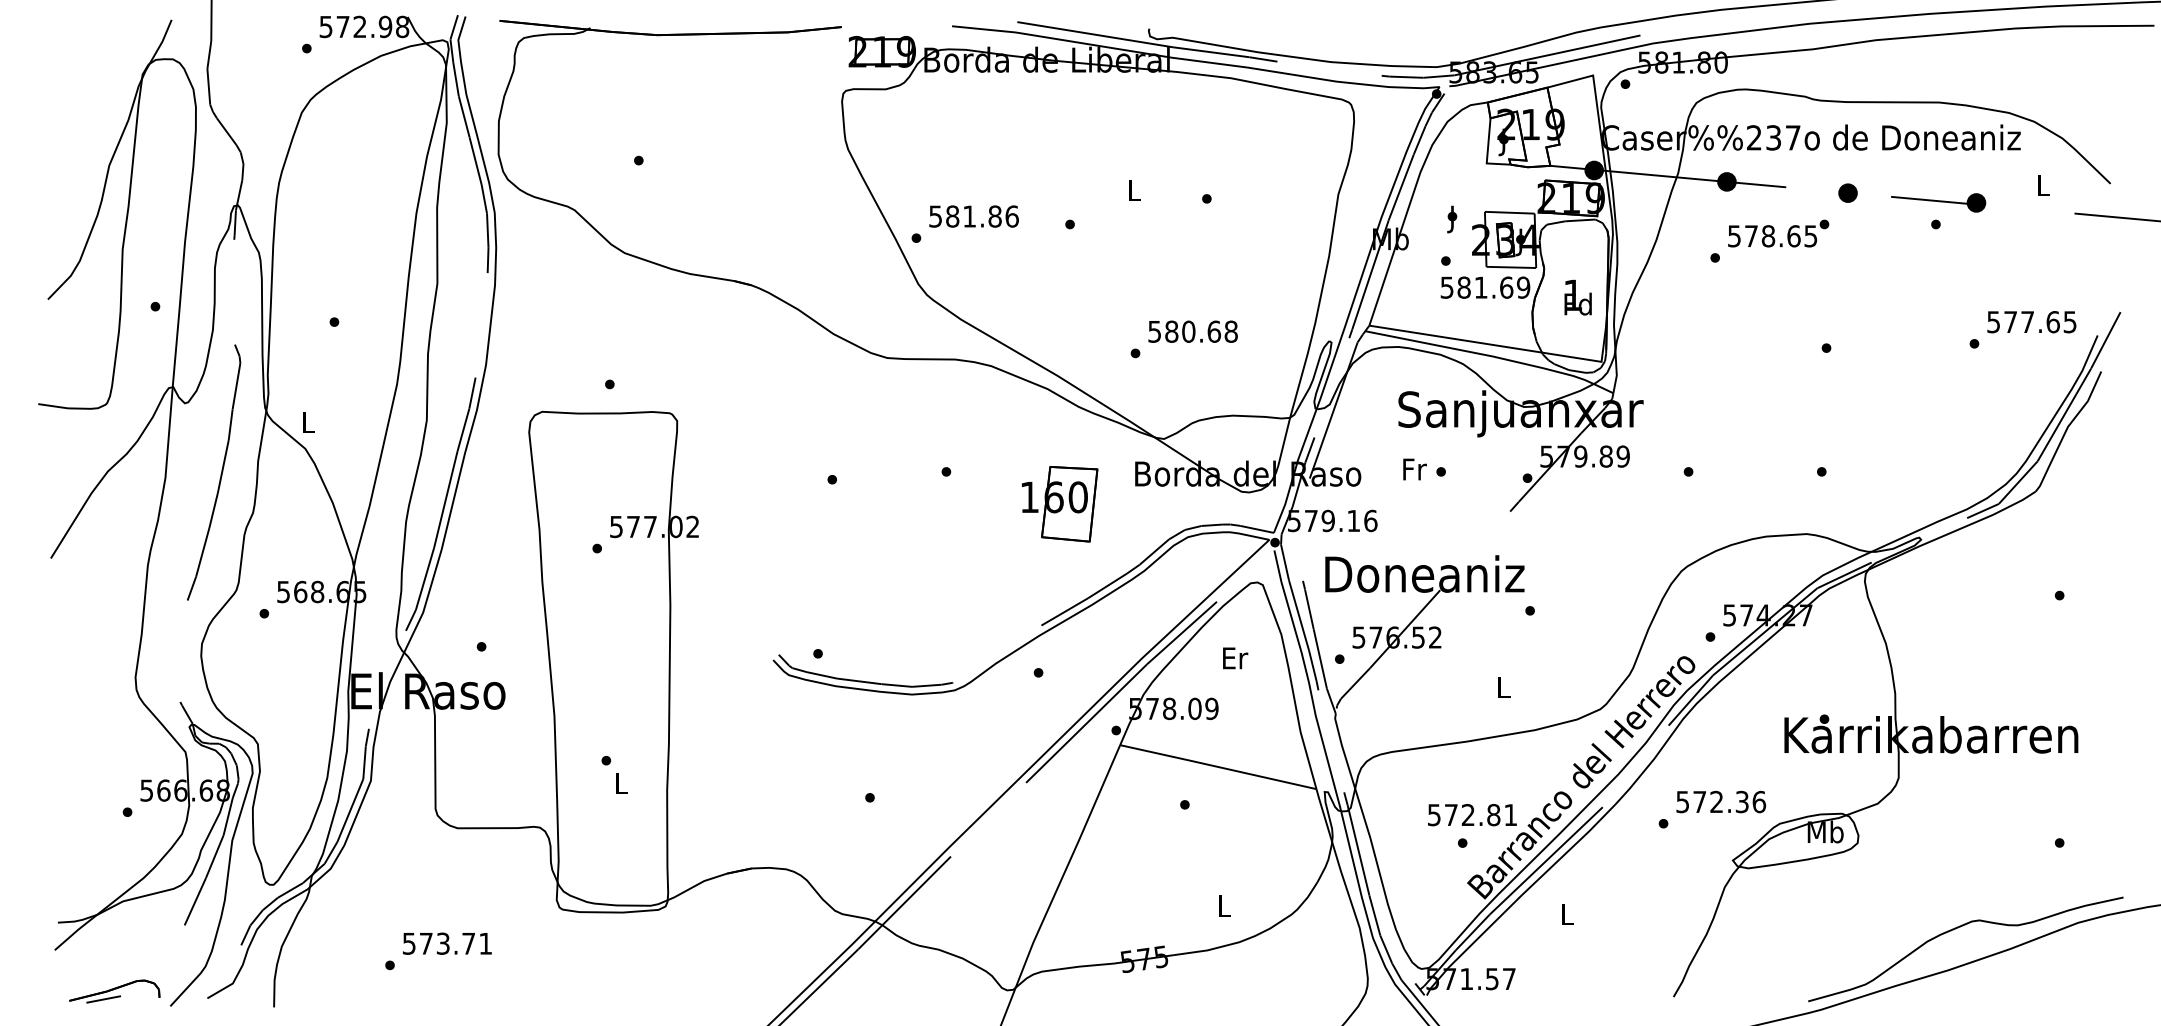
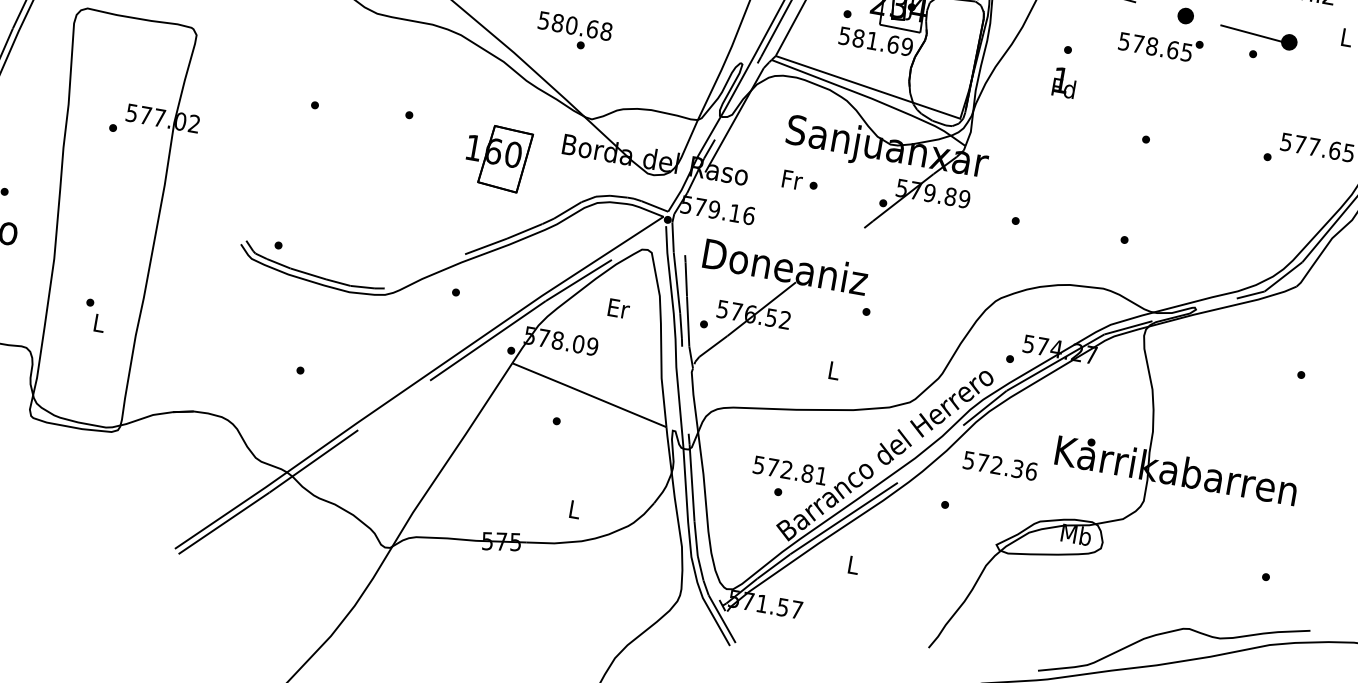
text: (1778, 233) -> (1160, 45), moved
text: (1577, 297) -> (1064, 82), moved
text: (1192, 331) -> (574, 25), moved
text: (1721, 801) -> (1000, 465), moved

